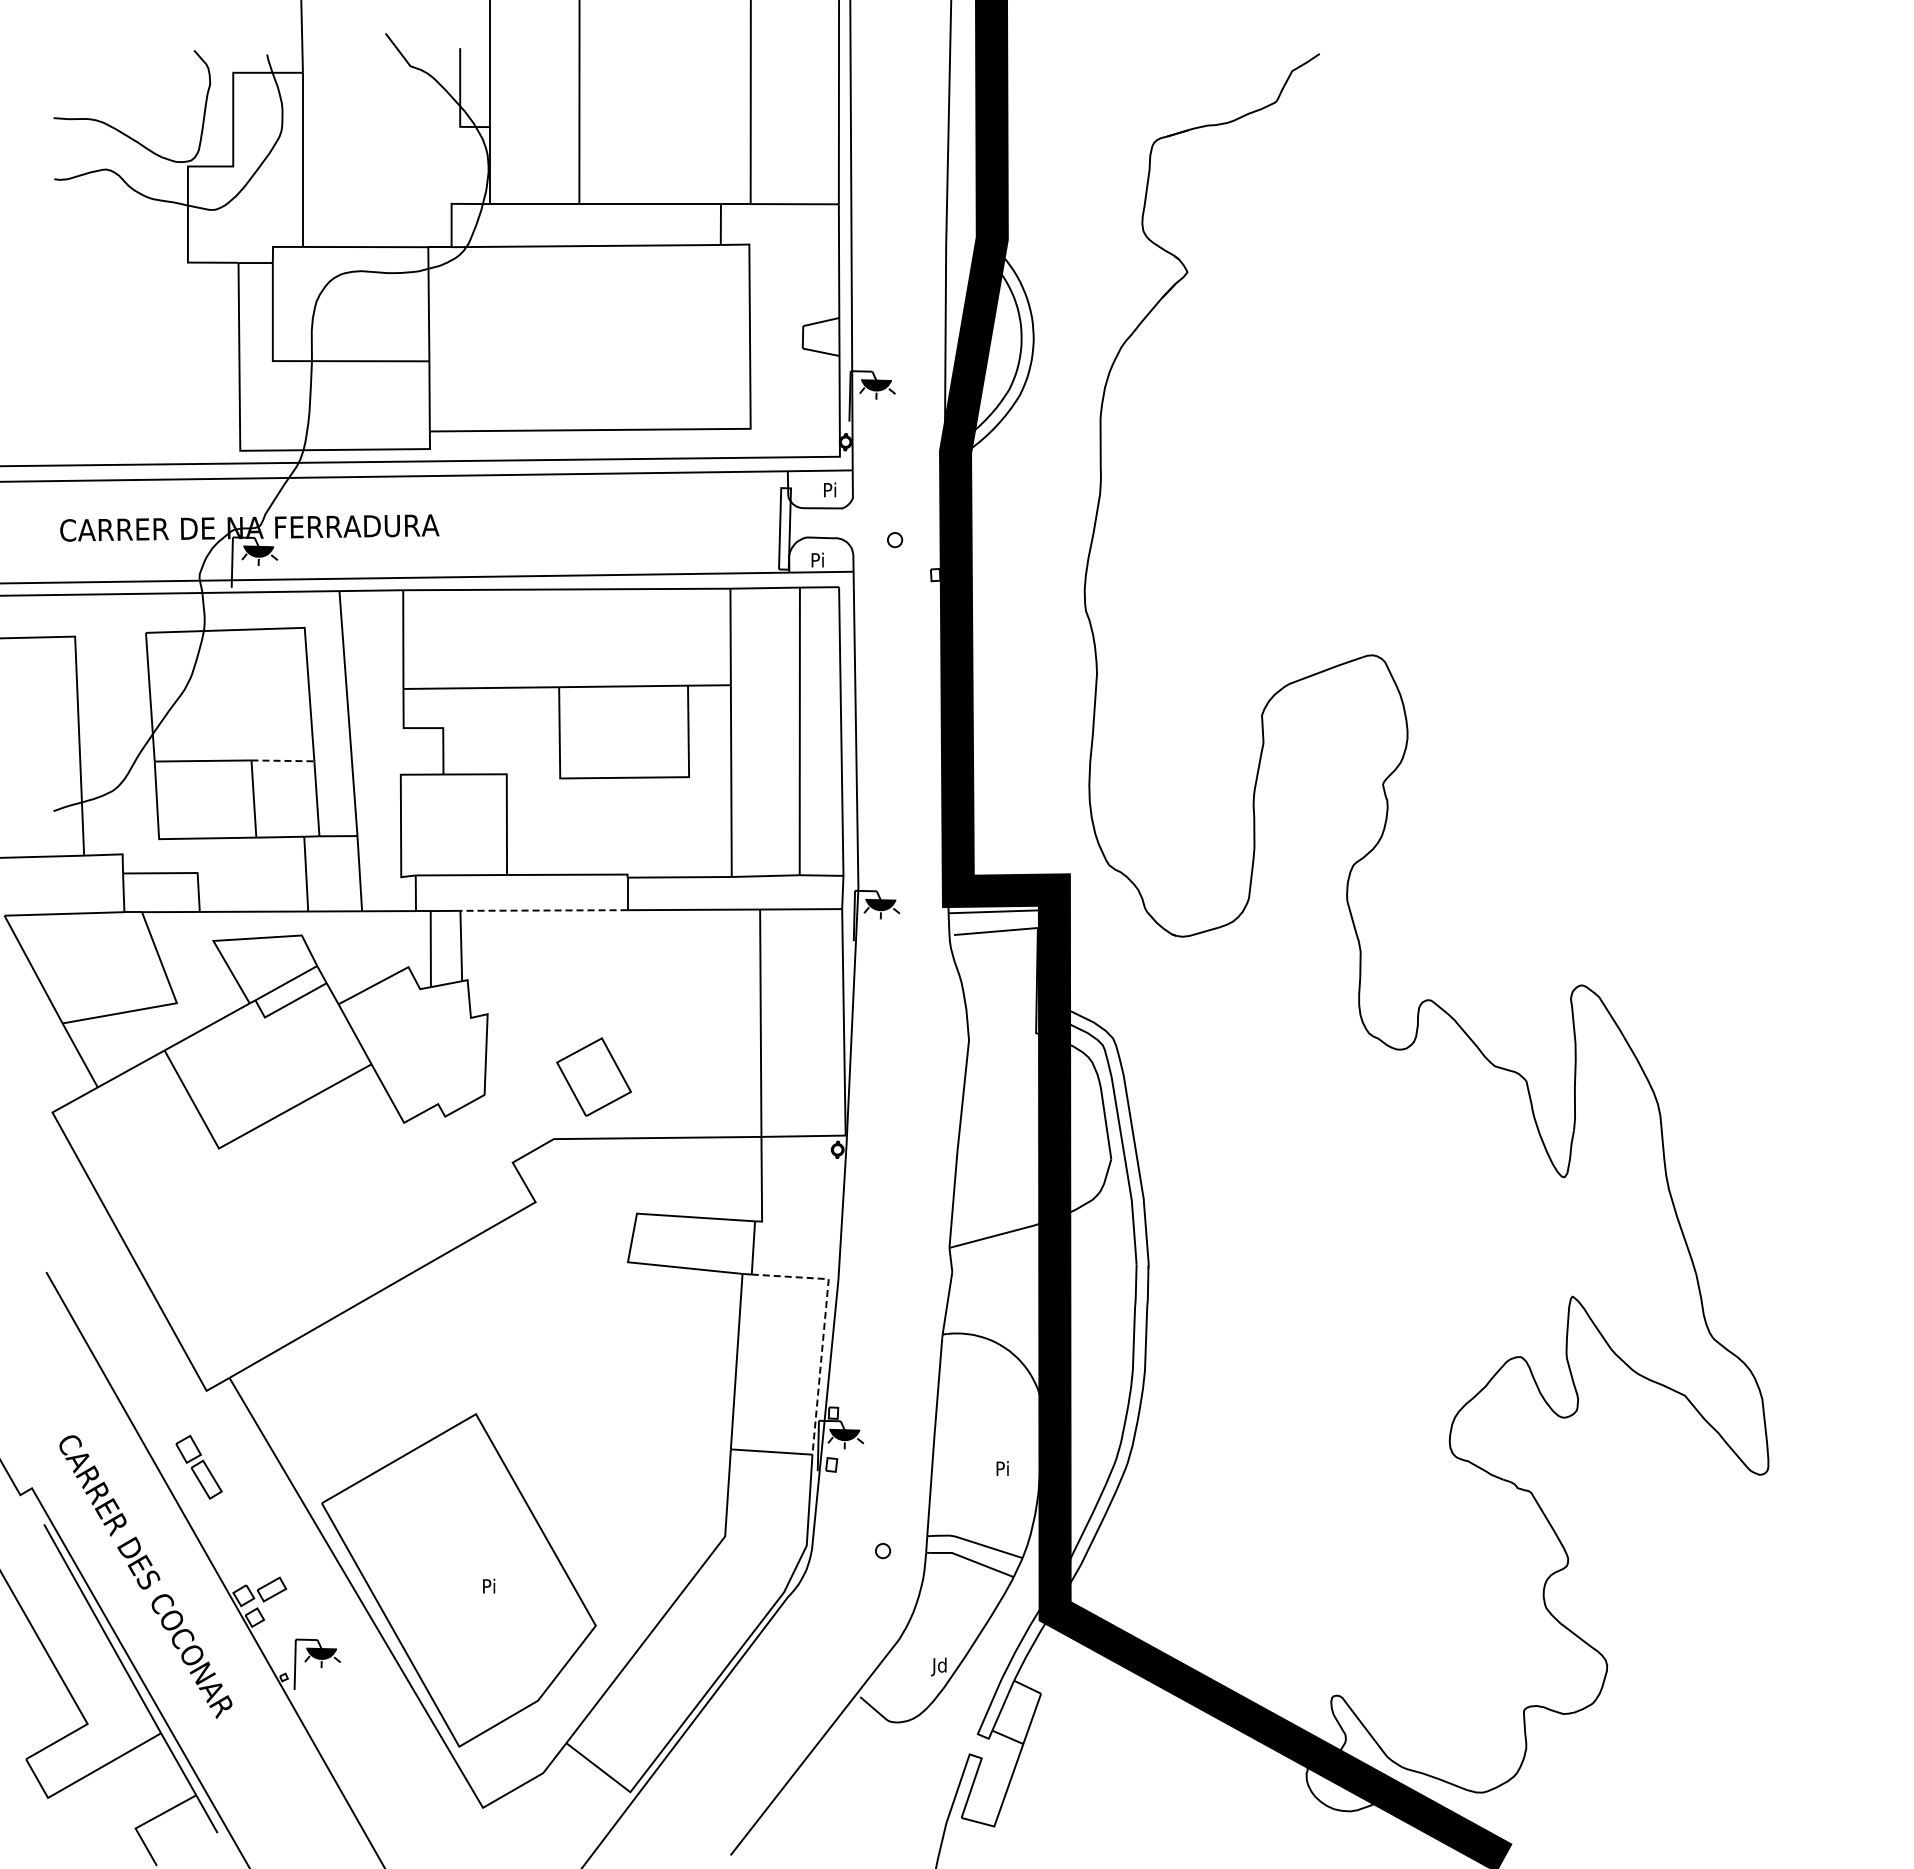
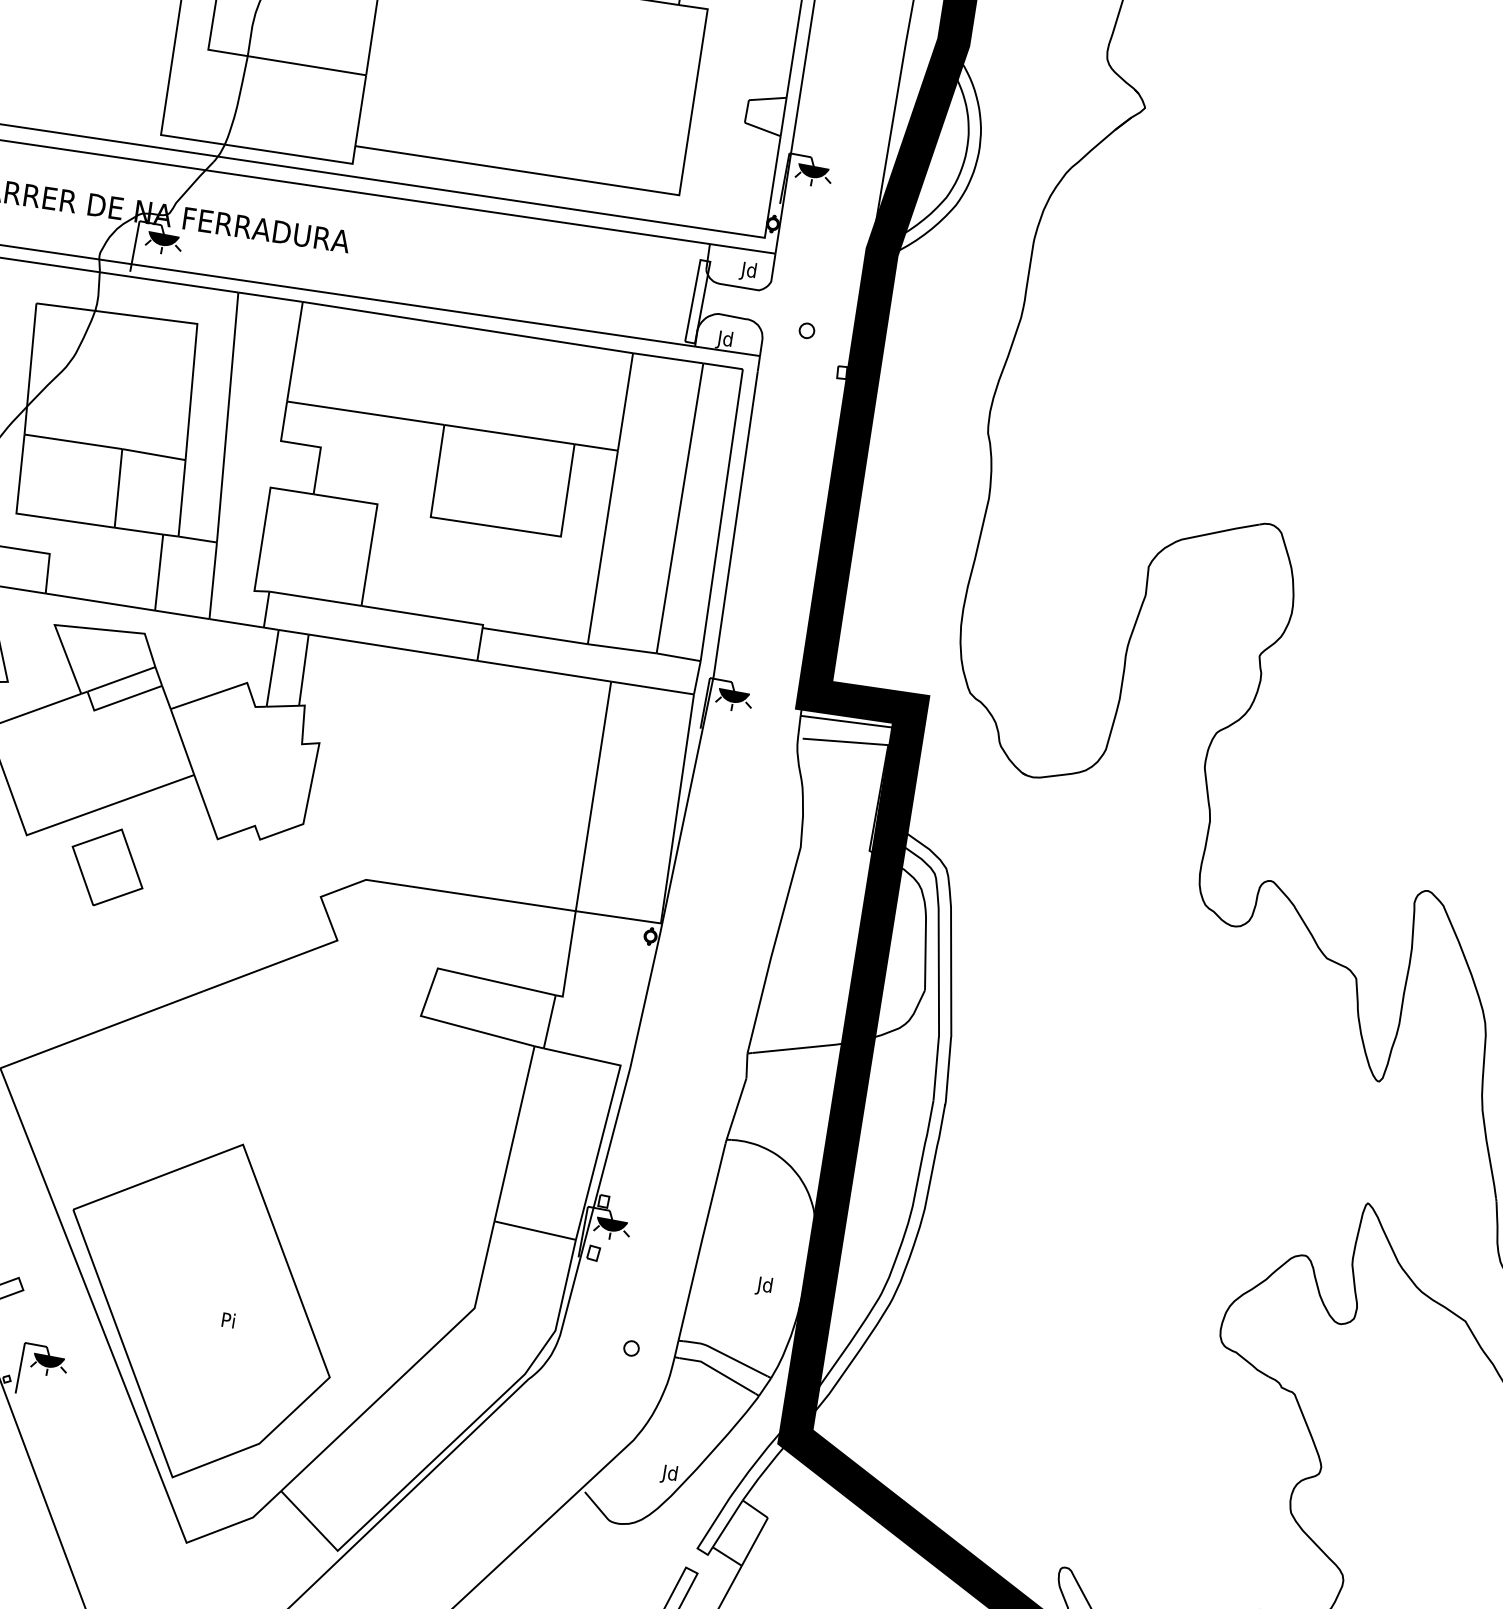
text: (828, 491) -> (747, 271), Pi -> Jd
text: (816, 561) -> (724, 339), Pi -> Jd
line: (283, 760) -> (154, 454), dashed -> solid
line: (543, 910) -> (392, 647), dashed -> solid
part: (593, 1076) -> (107, 866), moved
line: (824, 1327) -> (608, 1113), dashed -> solid
text: (1001, 1470) -> (764, 1286), Pi -> Jd

